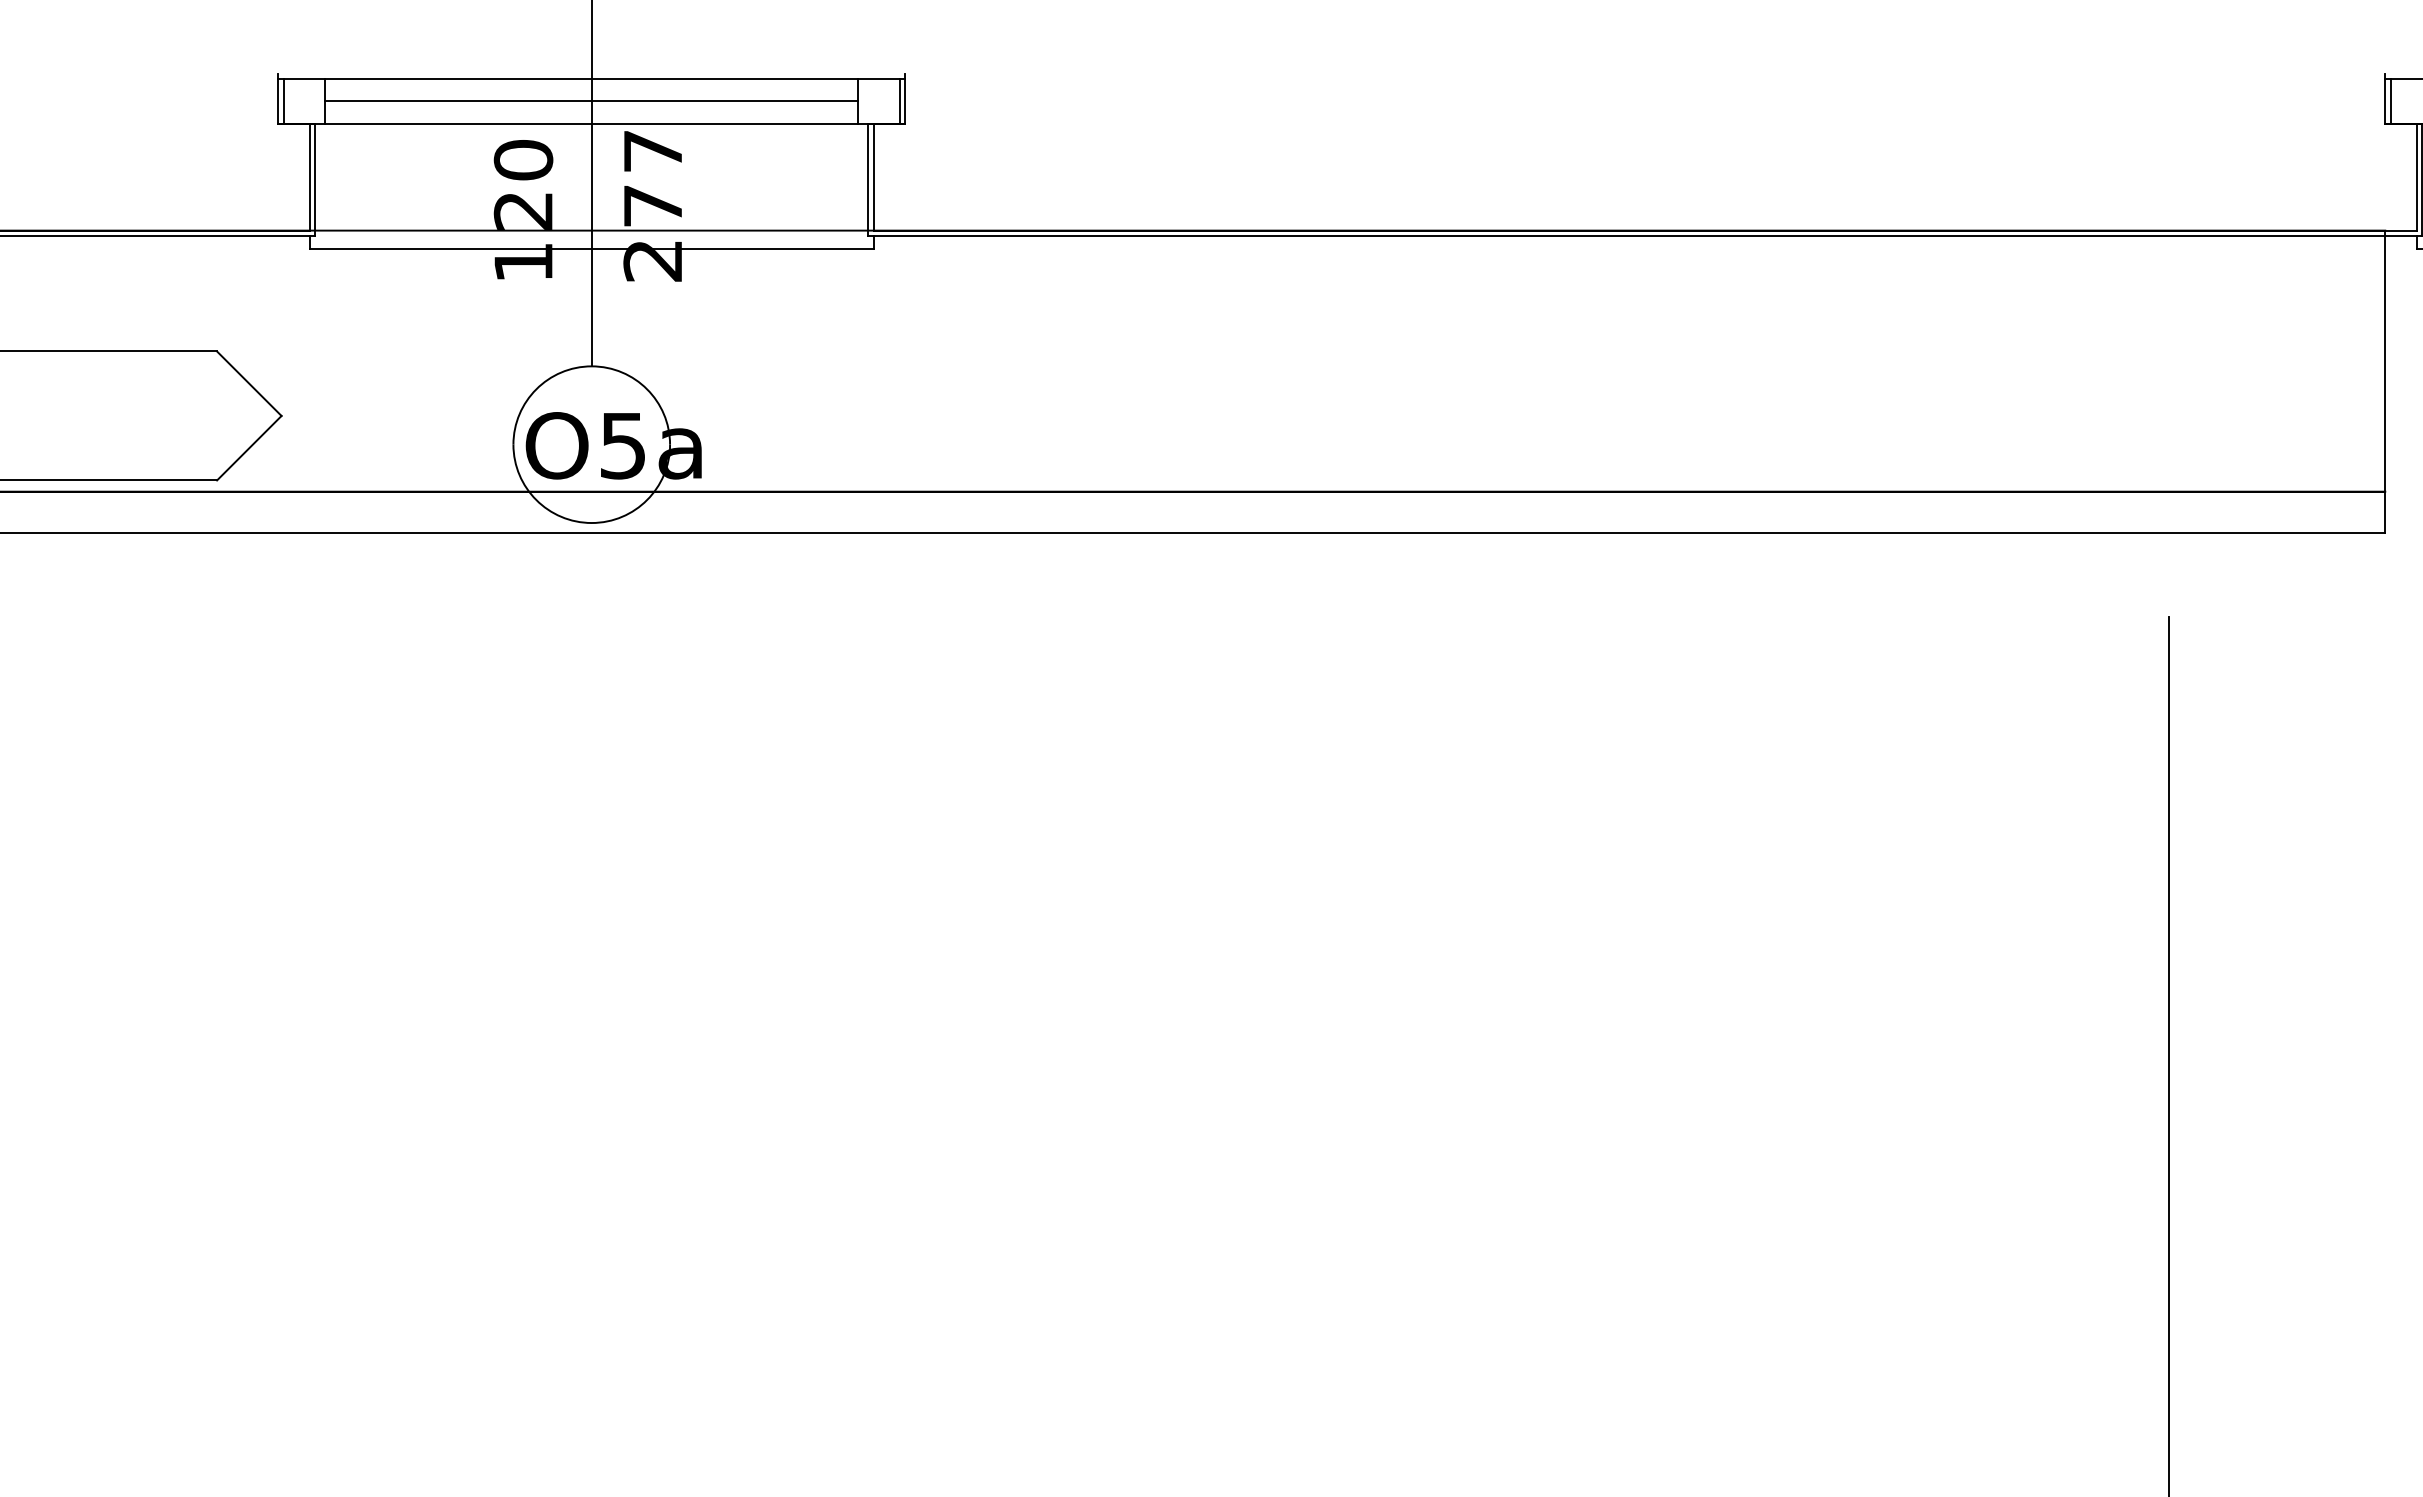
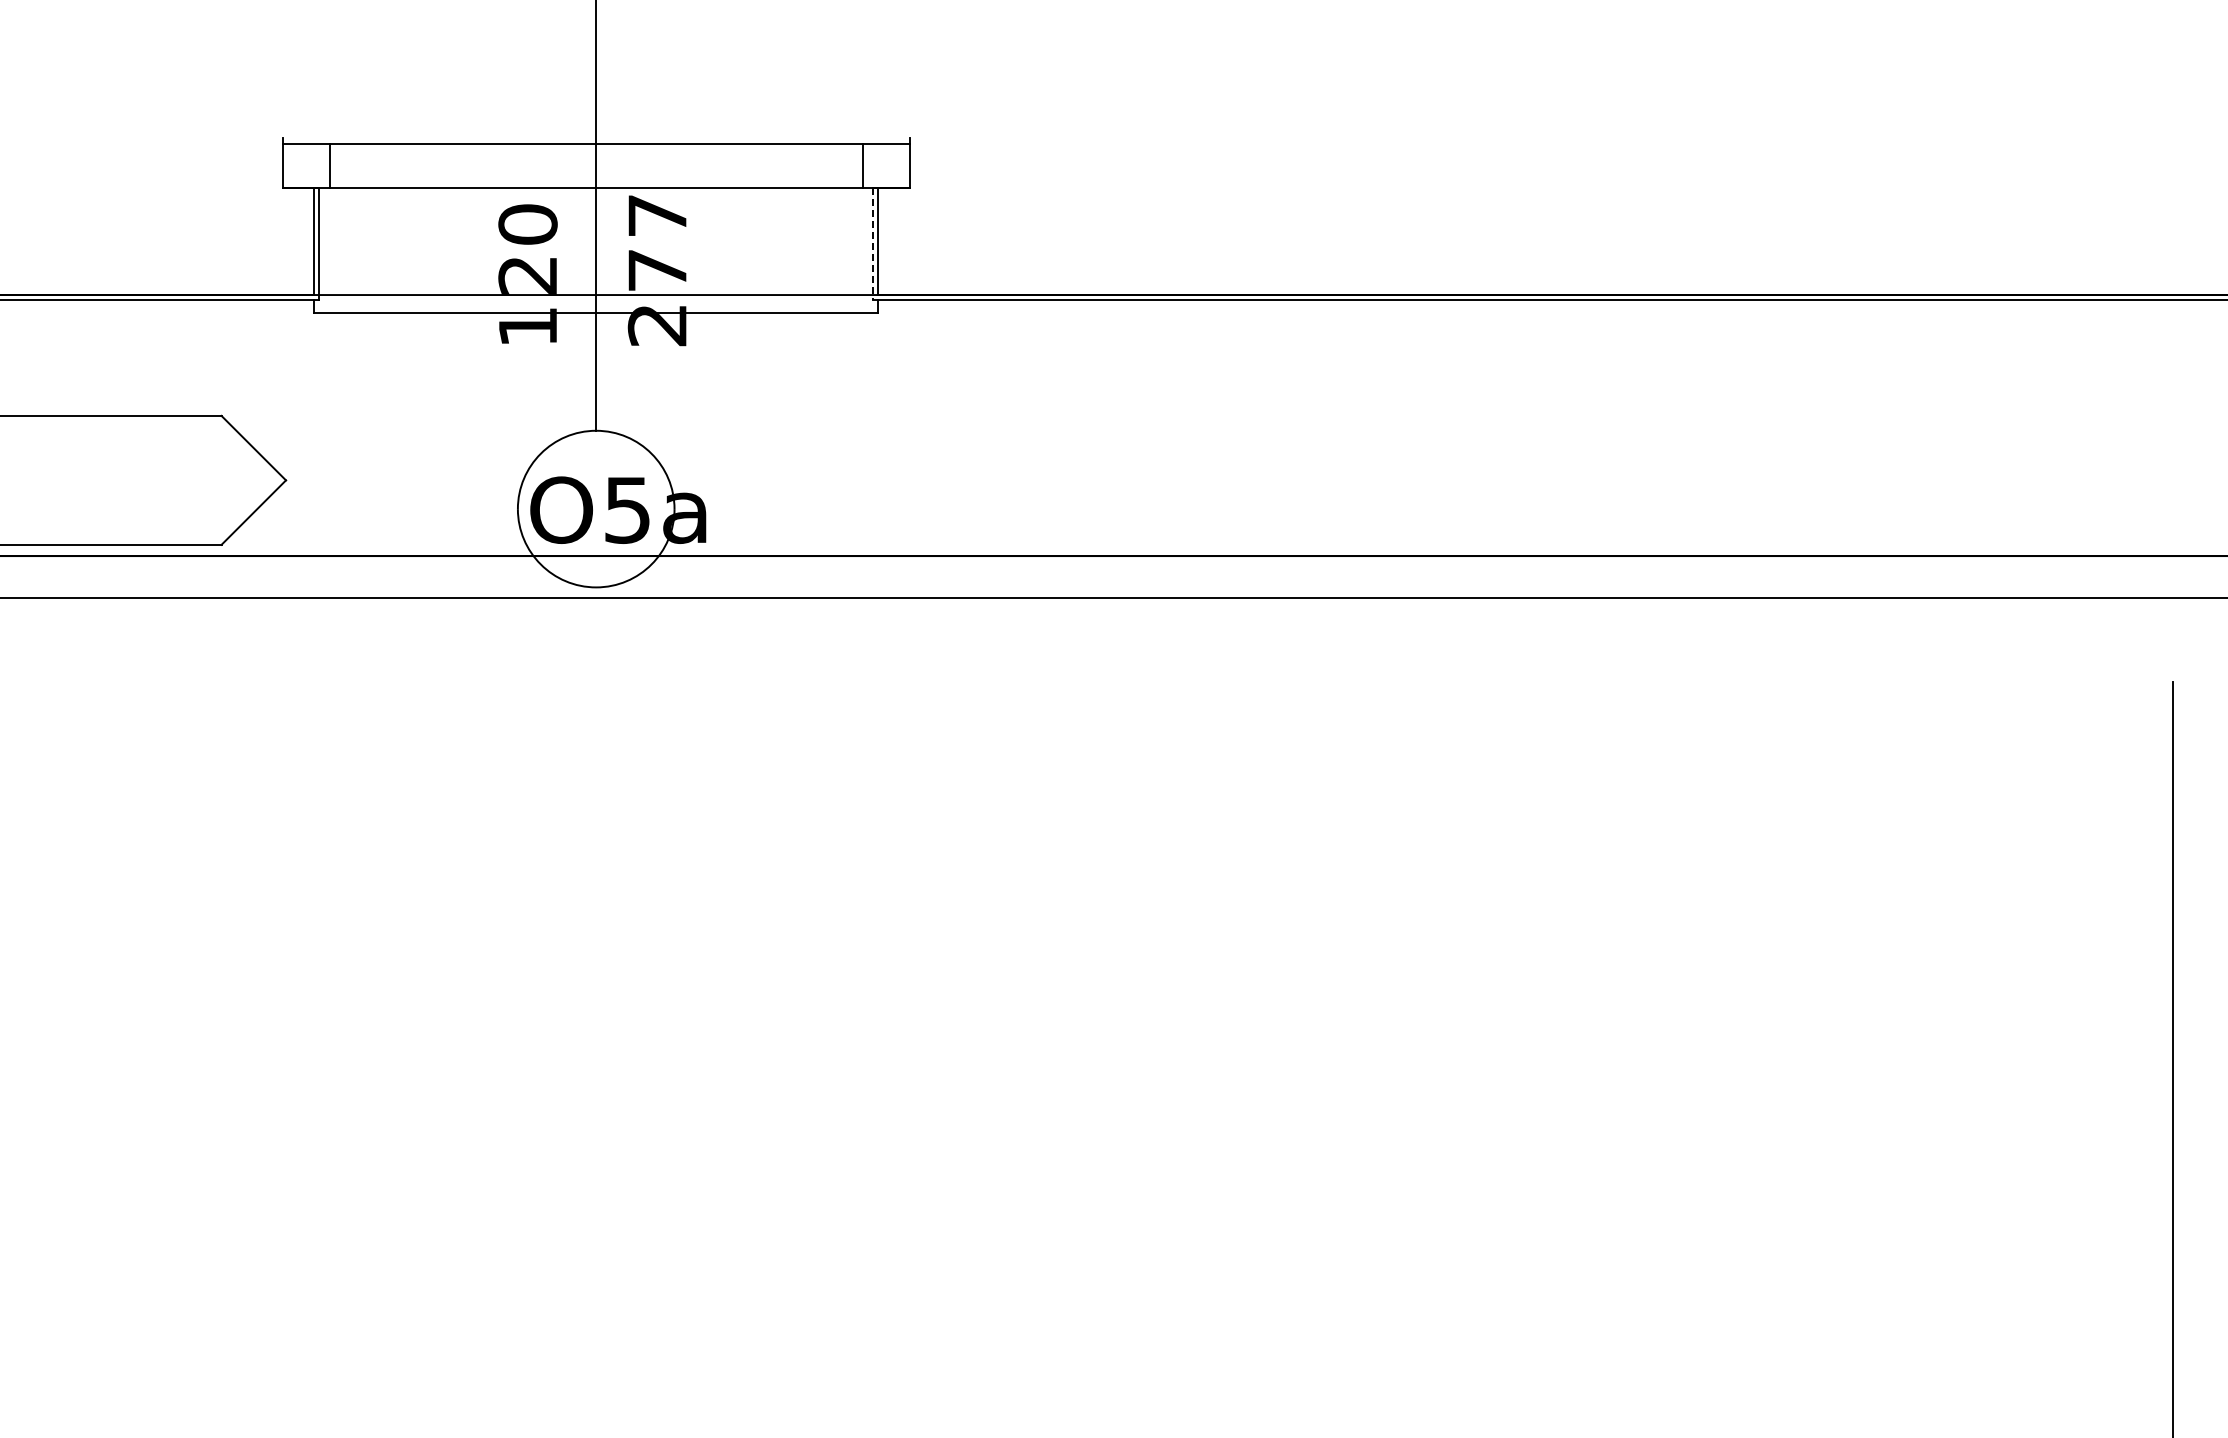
line: (283, 101) -> (287, 165), removed
line: (591, 101) -> (595, 165), removed
line: (899, 101) -> (903, 165), removed
line: (868, 180) -> (872, 244), solid -> dashed

